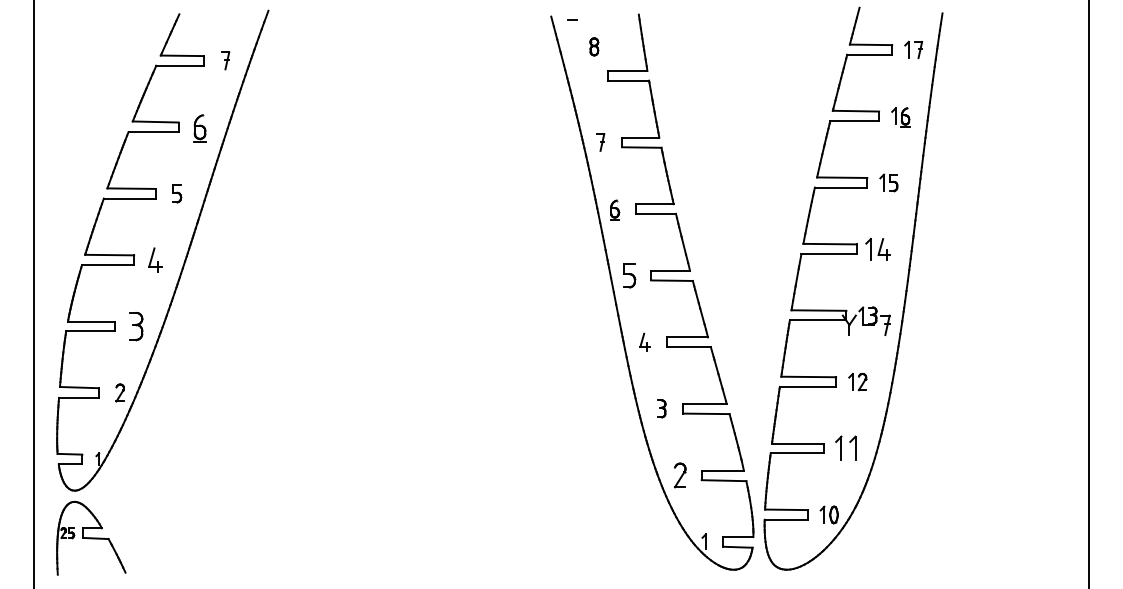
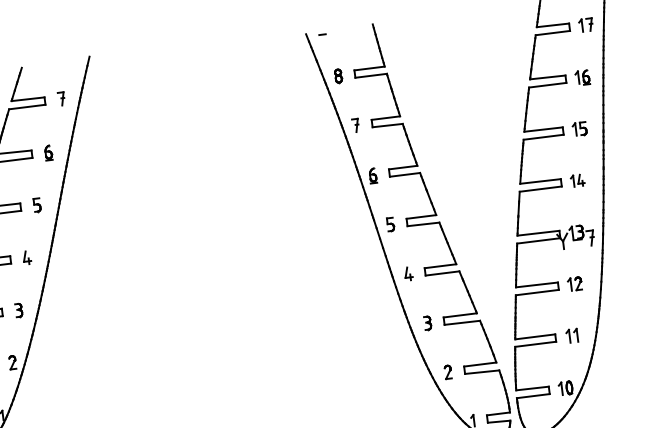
part: (594, 46) -> (338, 75), moved
part: (200, 127) -> (48, 152), size x0.71
part: (877, 248) -> (577, 180), size x0.71
part: (155, 259) -> (26, 257), size x0.71
part: (629, 275) -> (390, 224), size x0.71
part: (136, 326) -> (18, 310), size x0.62
part: (845, 448) -> (571, 336), size x0.71
part: (679, 474) -> (447, 371), size x0.71

